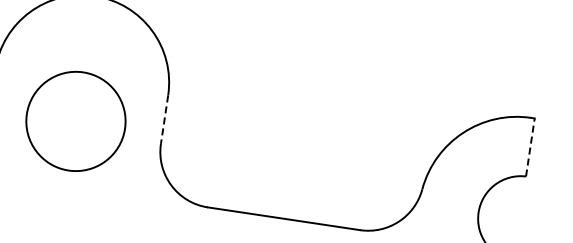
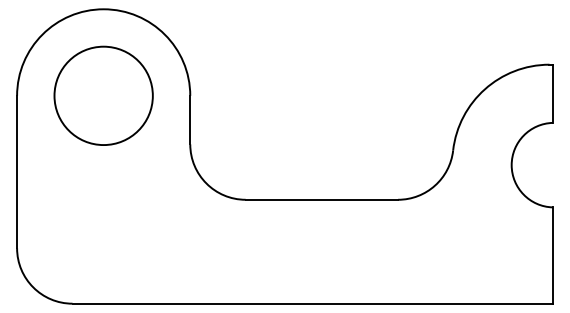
line: (164, 120) -> (190, 120), dashed -> solid
circle: (75, 121) -> (103, 95), moved
line: (530, 147) -> (552, 93), dashed -> solid

